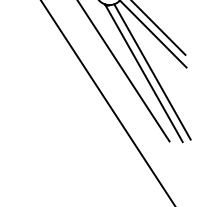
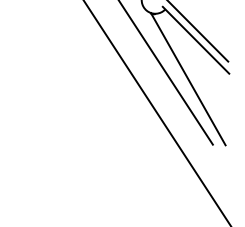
line: (152, 71) -> (196, 77), removed

